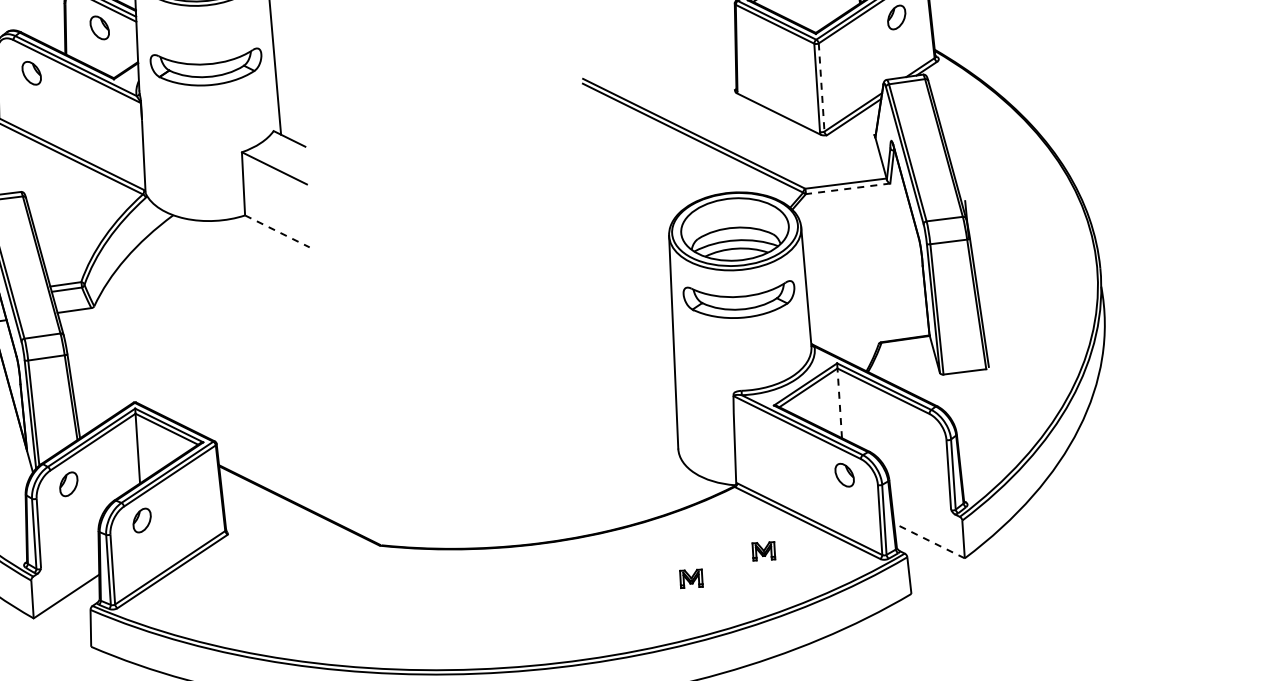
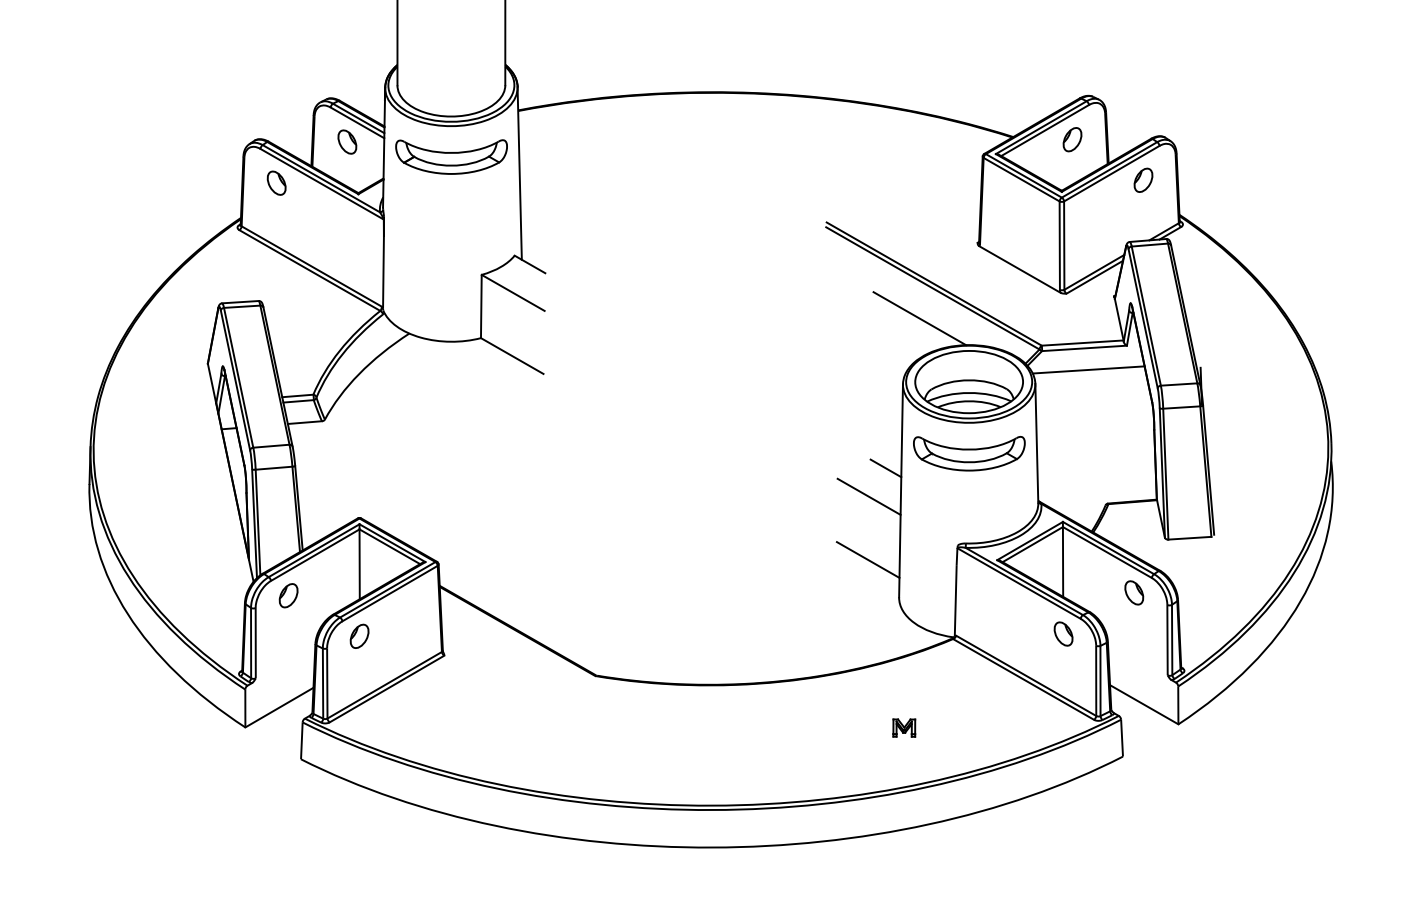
part: (206, 67) -> (451, 156), moved
line: (821, 88) -> (1064, 246), dashed -> solid
line: (681, 169) -> (919, 318), added
line: (848, 188) -> (1084, 348), dashed -> solid
line: (853, 209) -> (1088, 369), added
line: (277, 231) -> (512, 356), dashed -> solid
line: (656, 320) -> (885, 468), added
line: (641, 349) -> (868, 496), added
line: (840, 402) -> (1063, 561), dashed -> solid
line: (644, 412) -> (867, 559), added
part: (912, 429) -> (1134, 592), added
line: (928, 540) -> (1143, 704), dashed -> solid
part: (764, 550) -> (978, 704), removed

